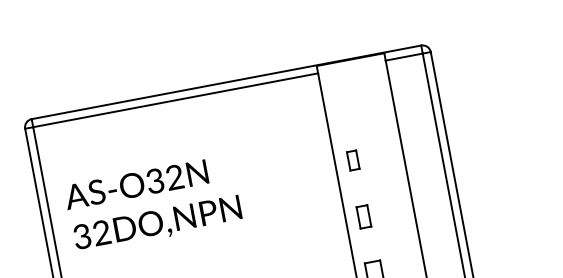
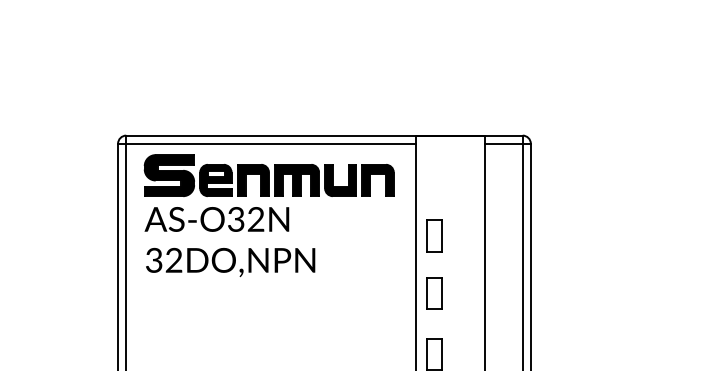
part: (178, 131) -> (268, 175), added
part: (353, 160) -> (434, 235), size x1.67
part: (363, 217) -> (434, 293), size x1.43

